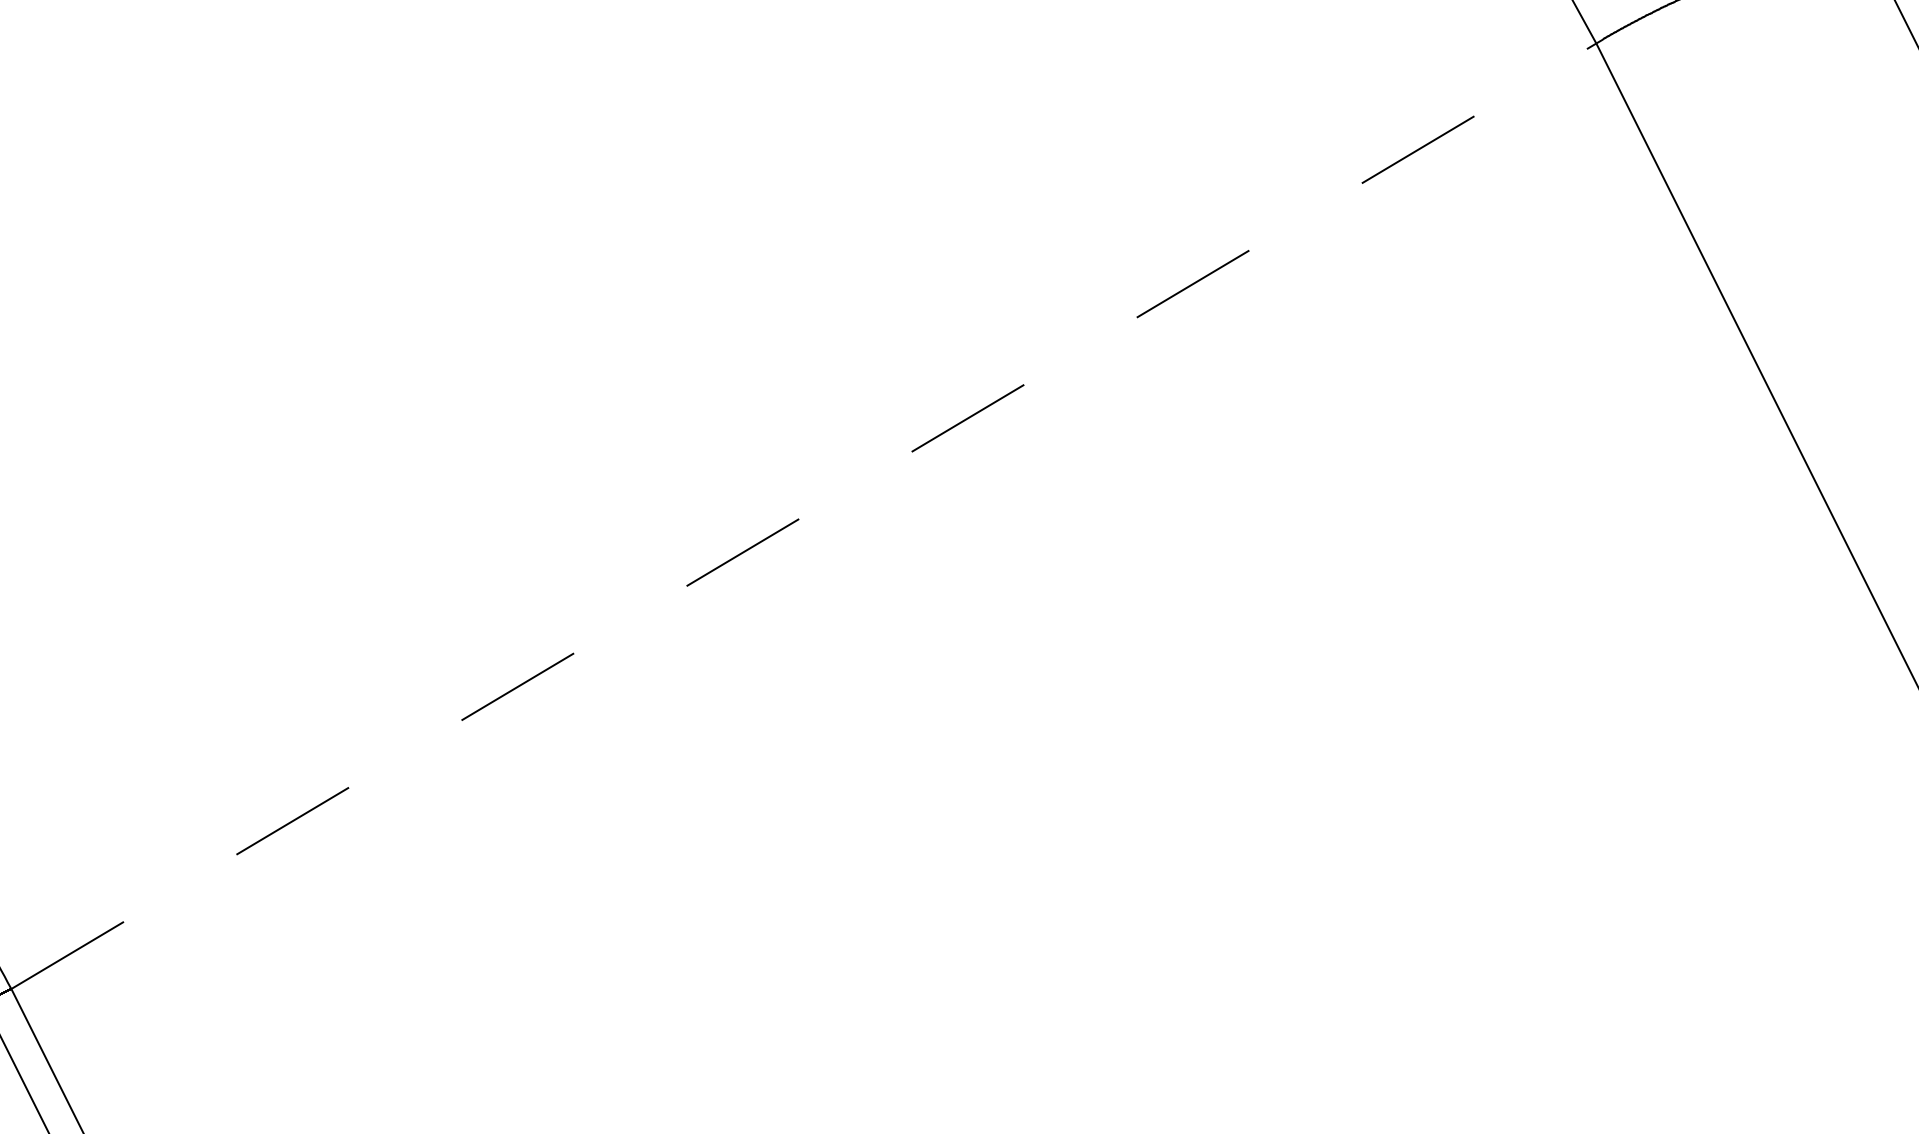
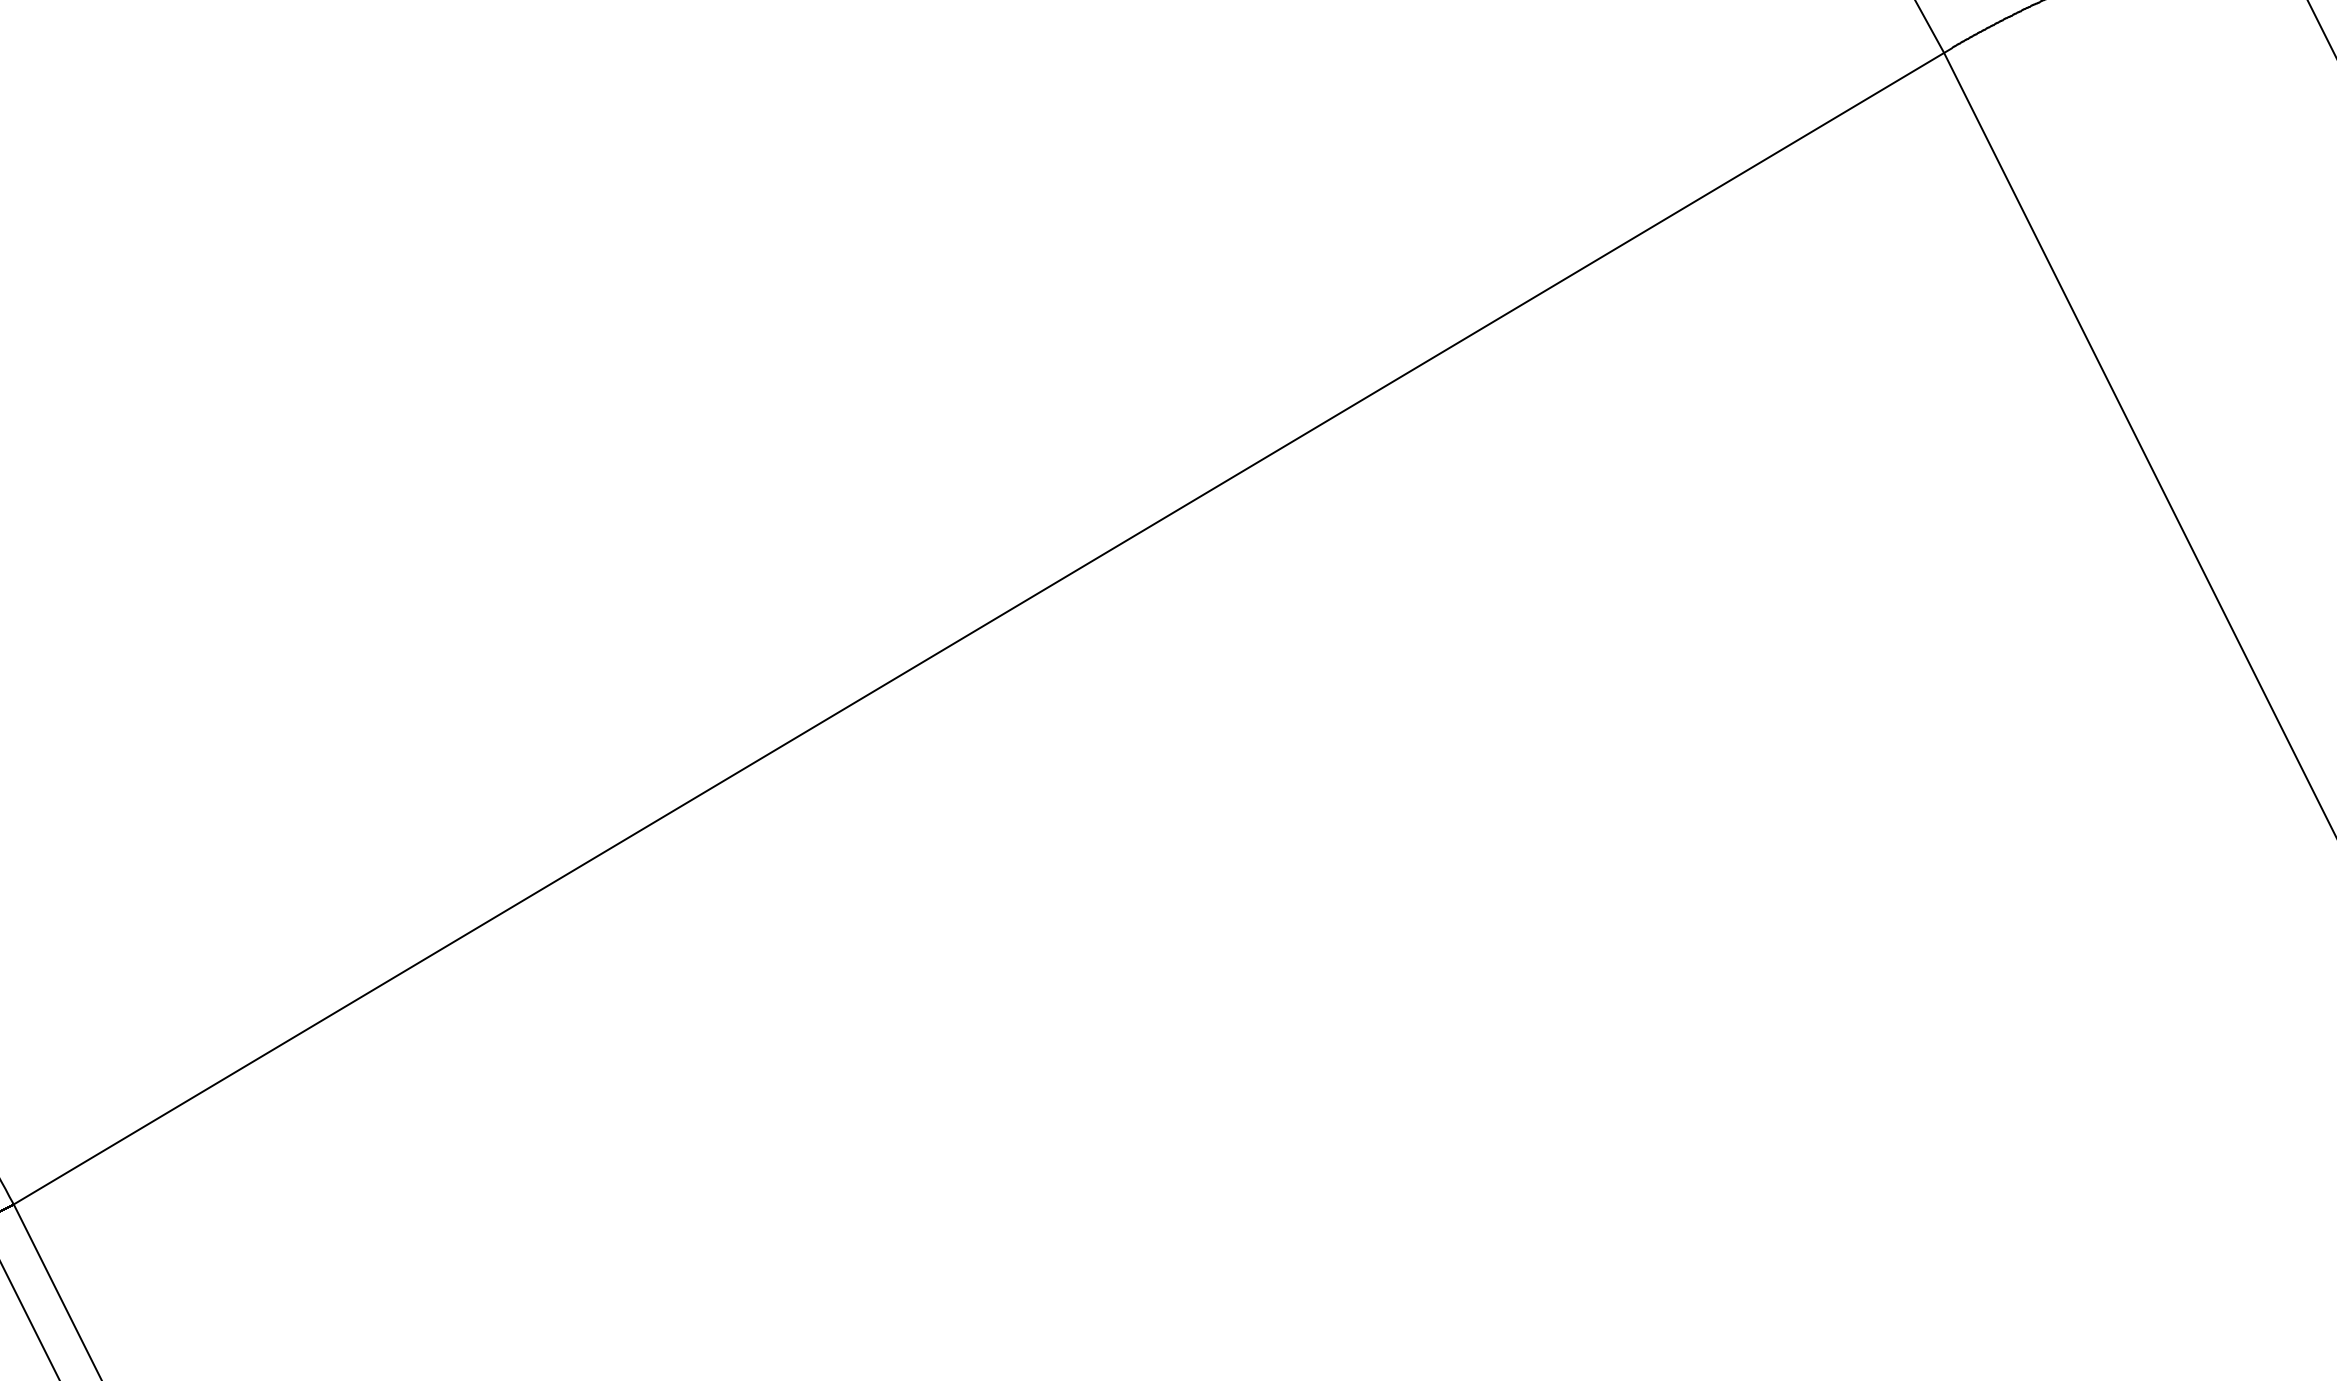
line: (803, 516) -> (978, 628), dashed -> solid

